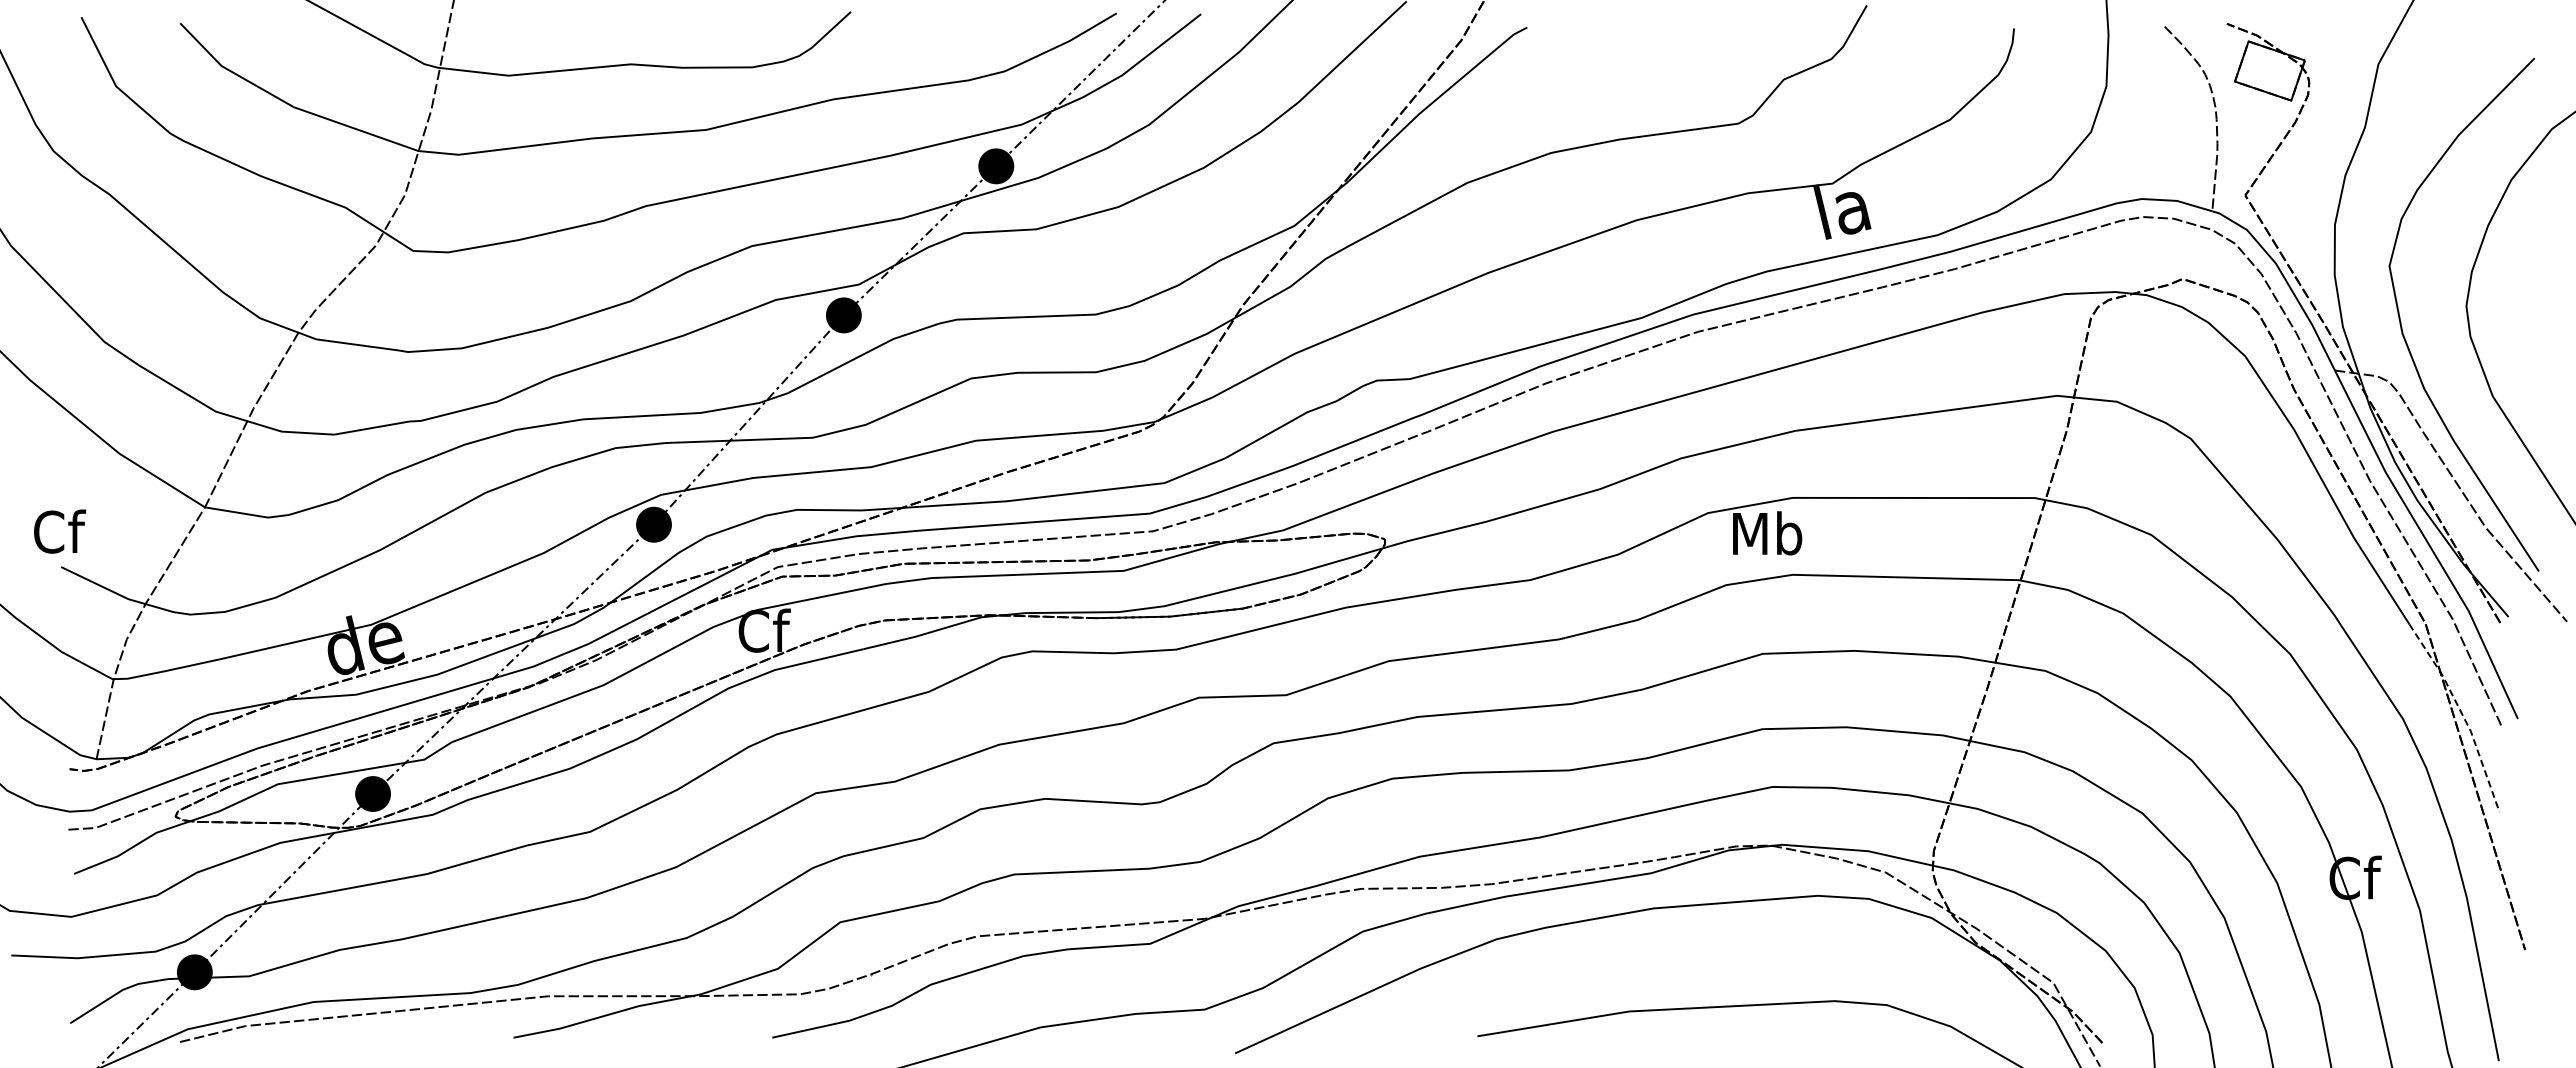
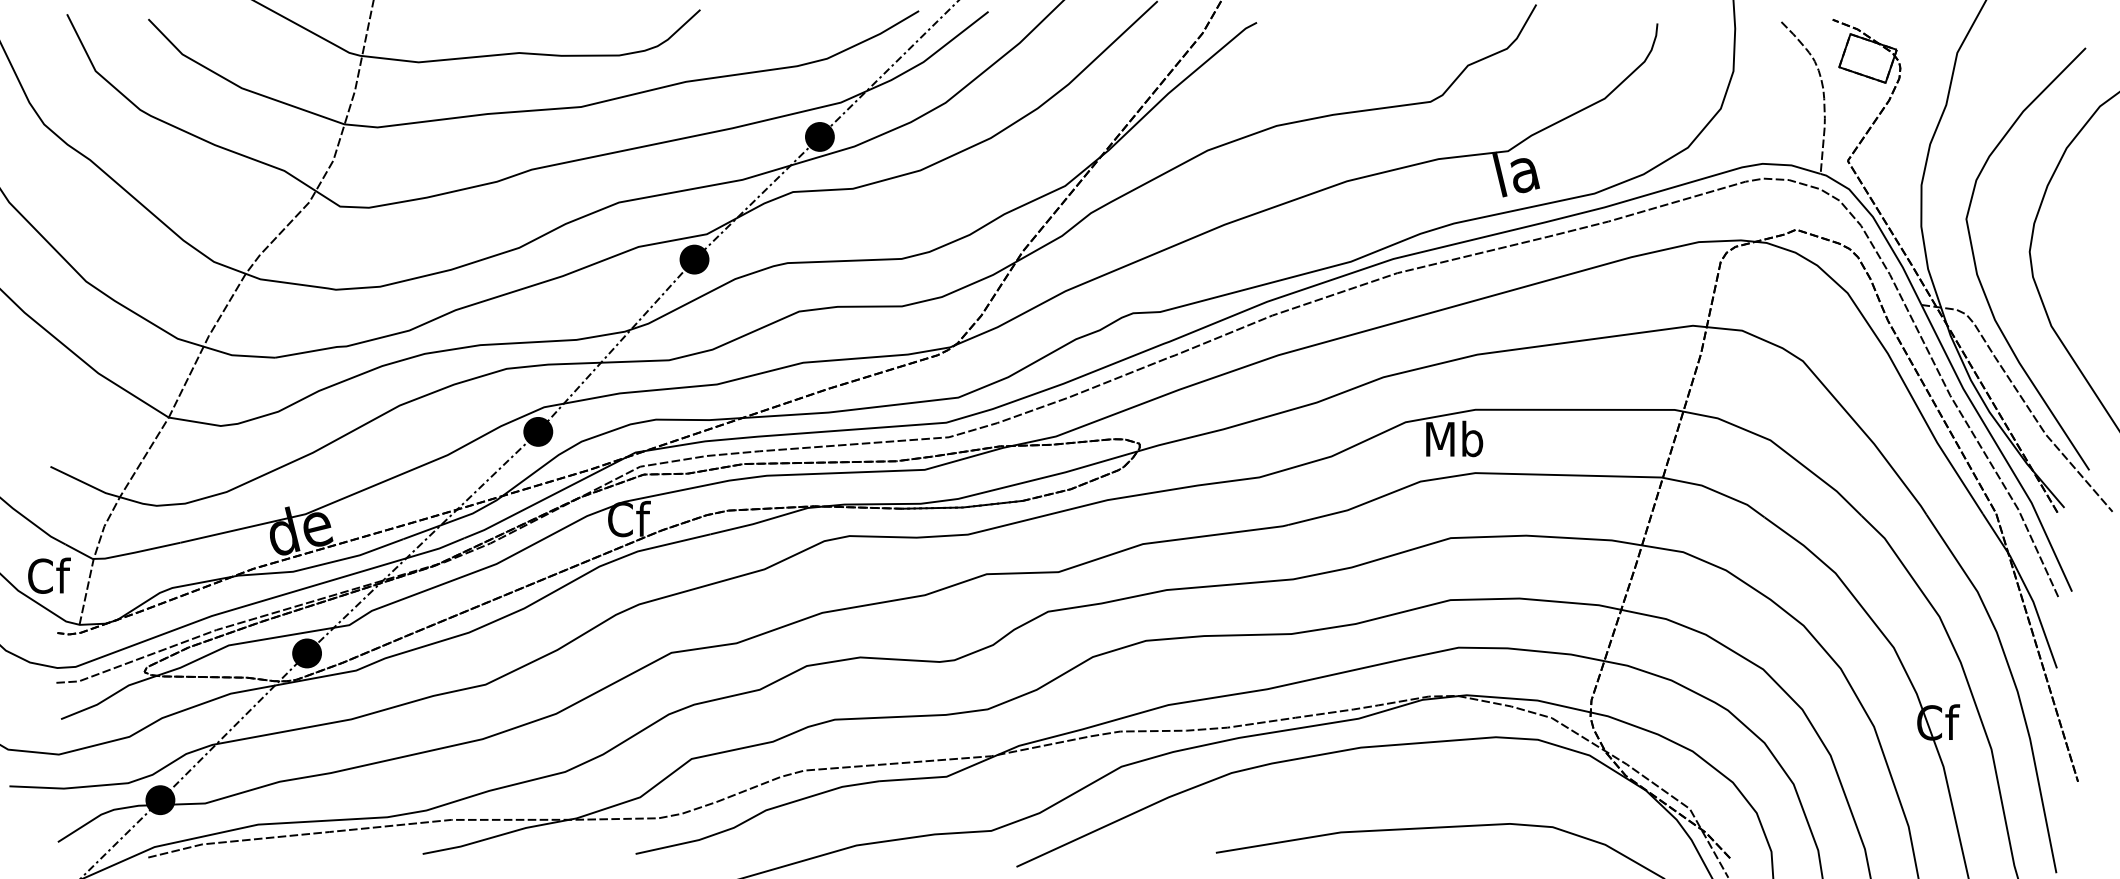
text: (60, 531) -> (49, 575), moved
line: (2462, 714) -> (2026, 588), dashed -> solid

